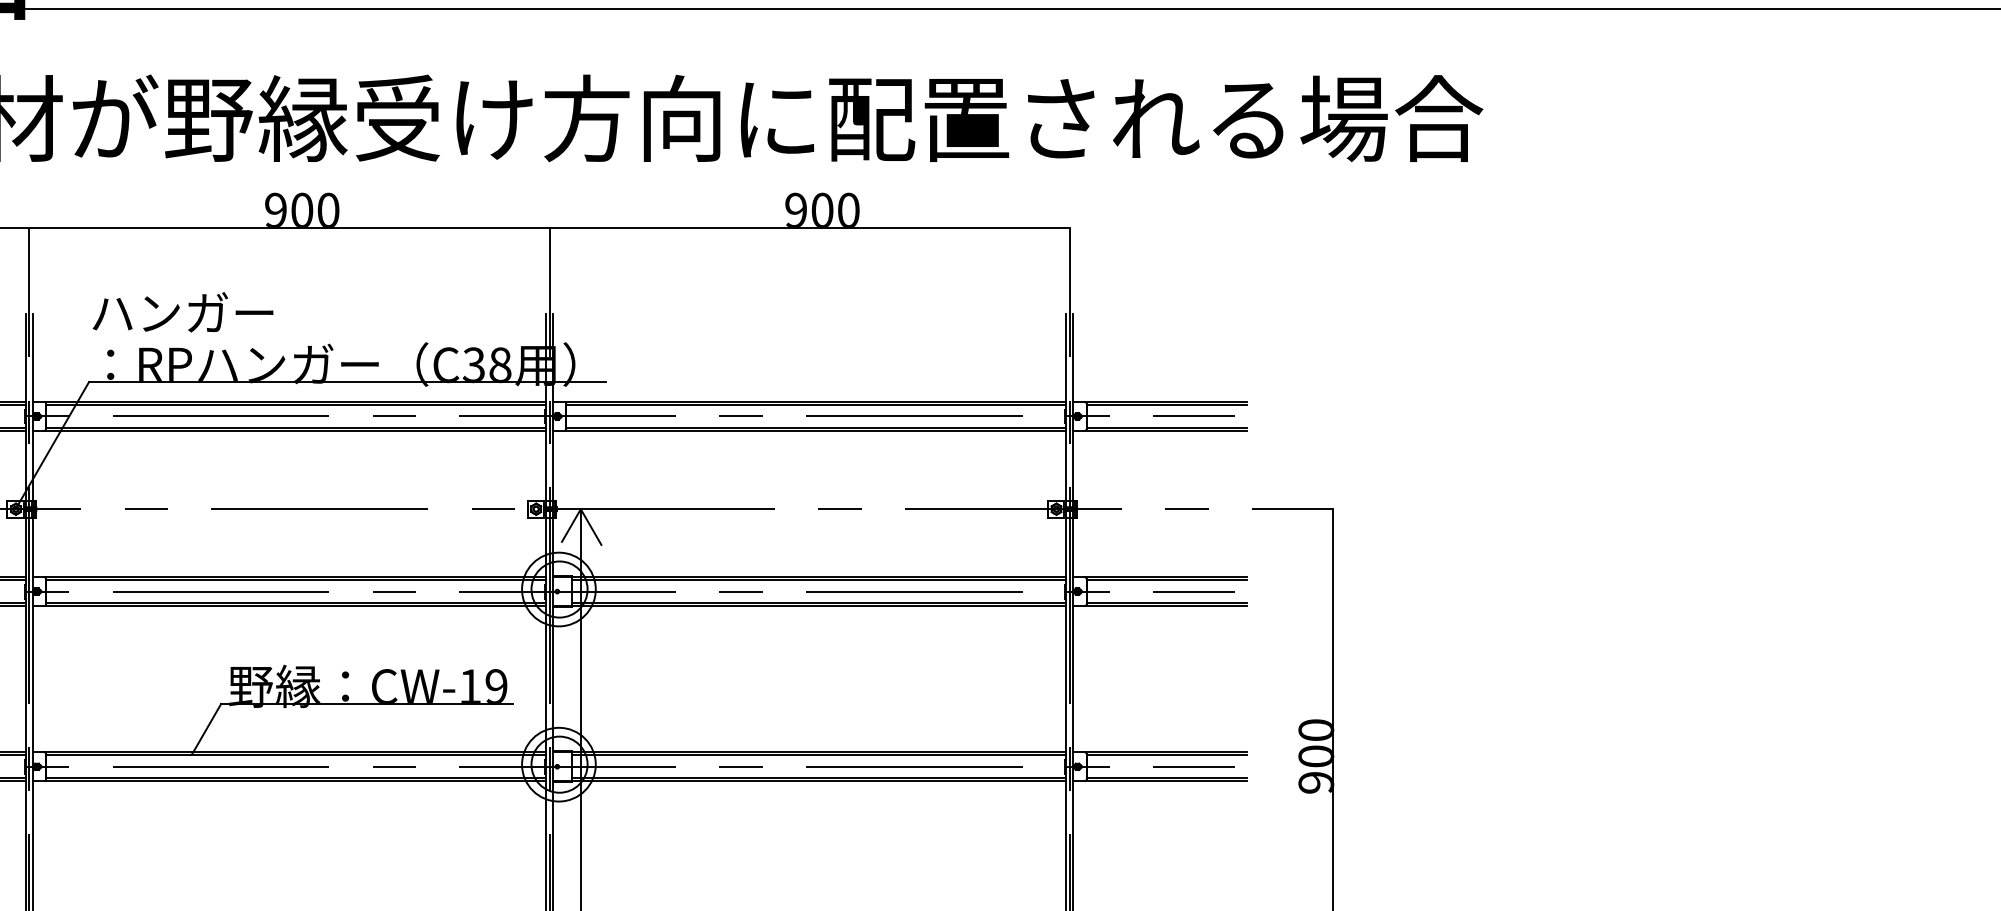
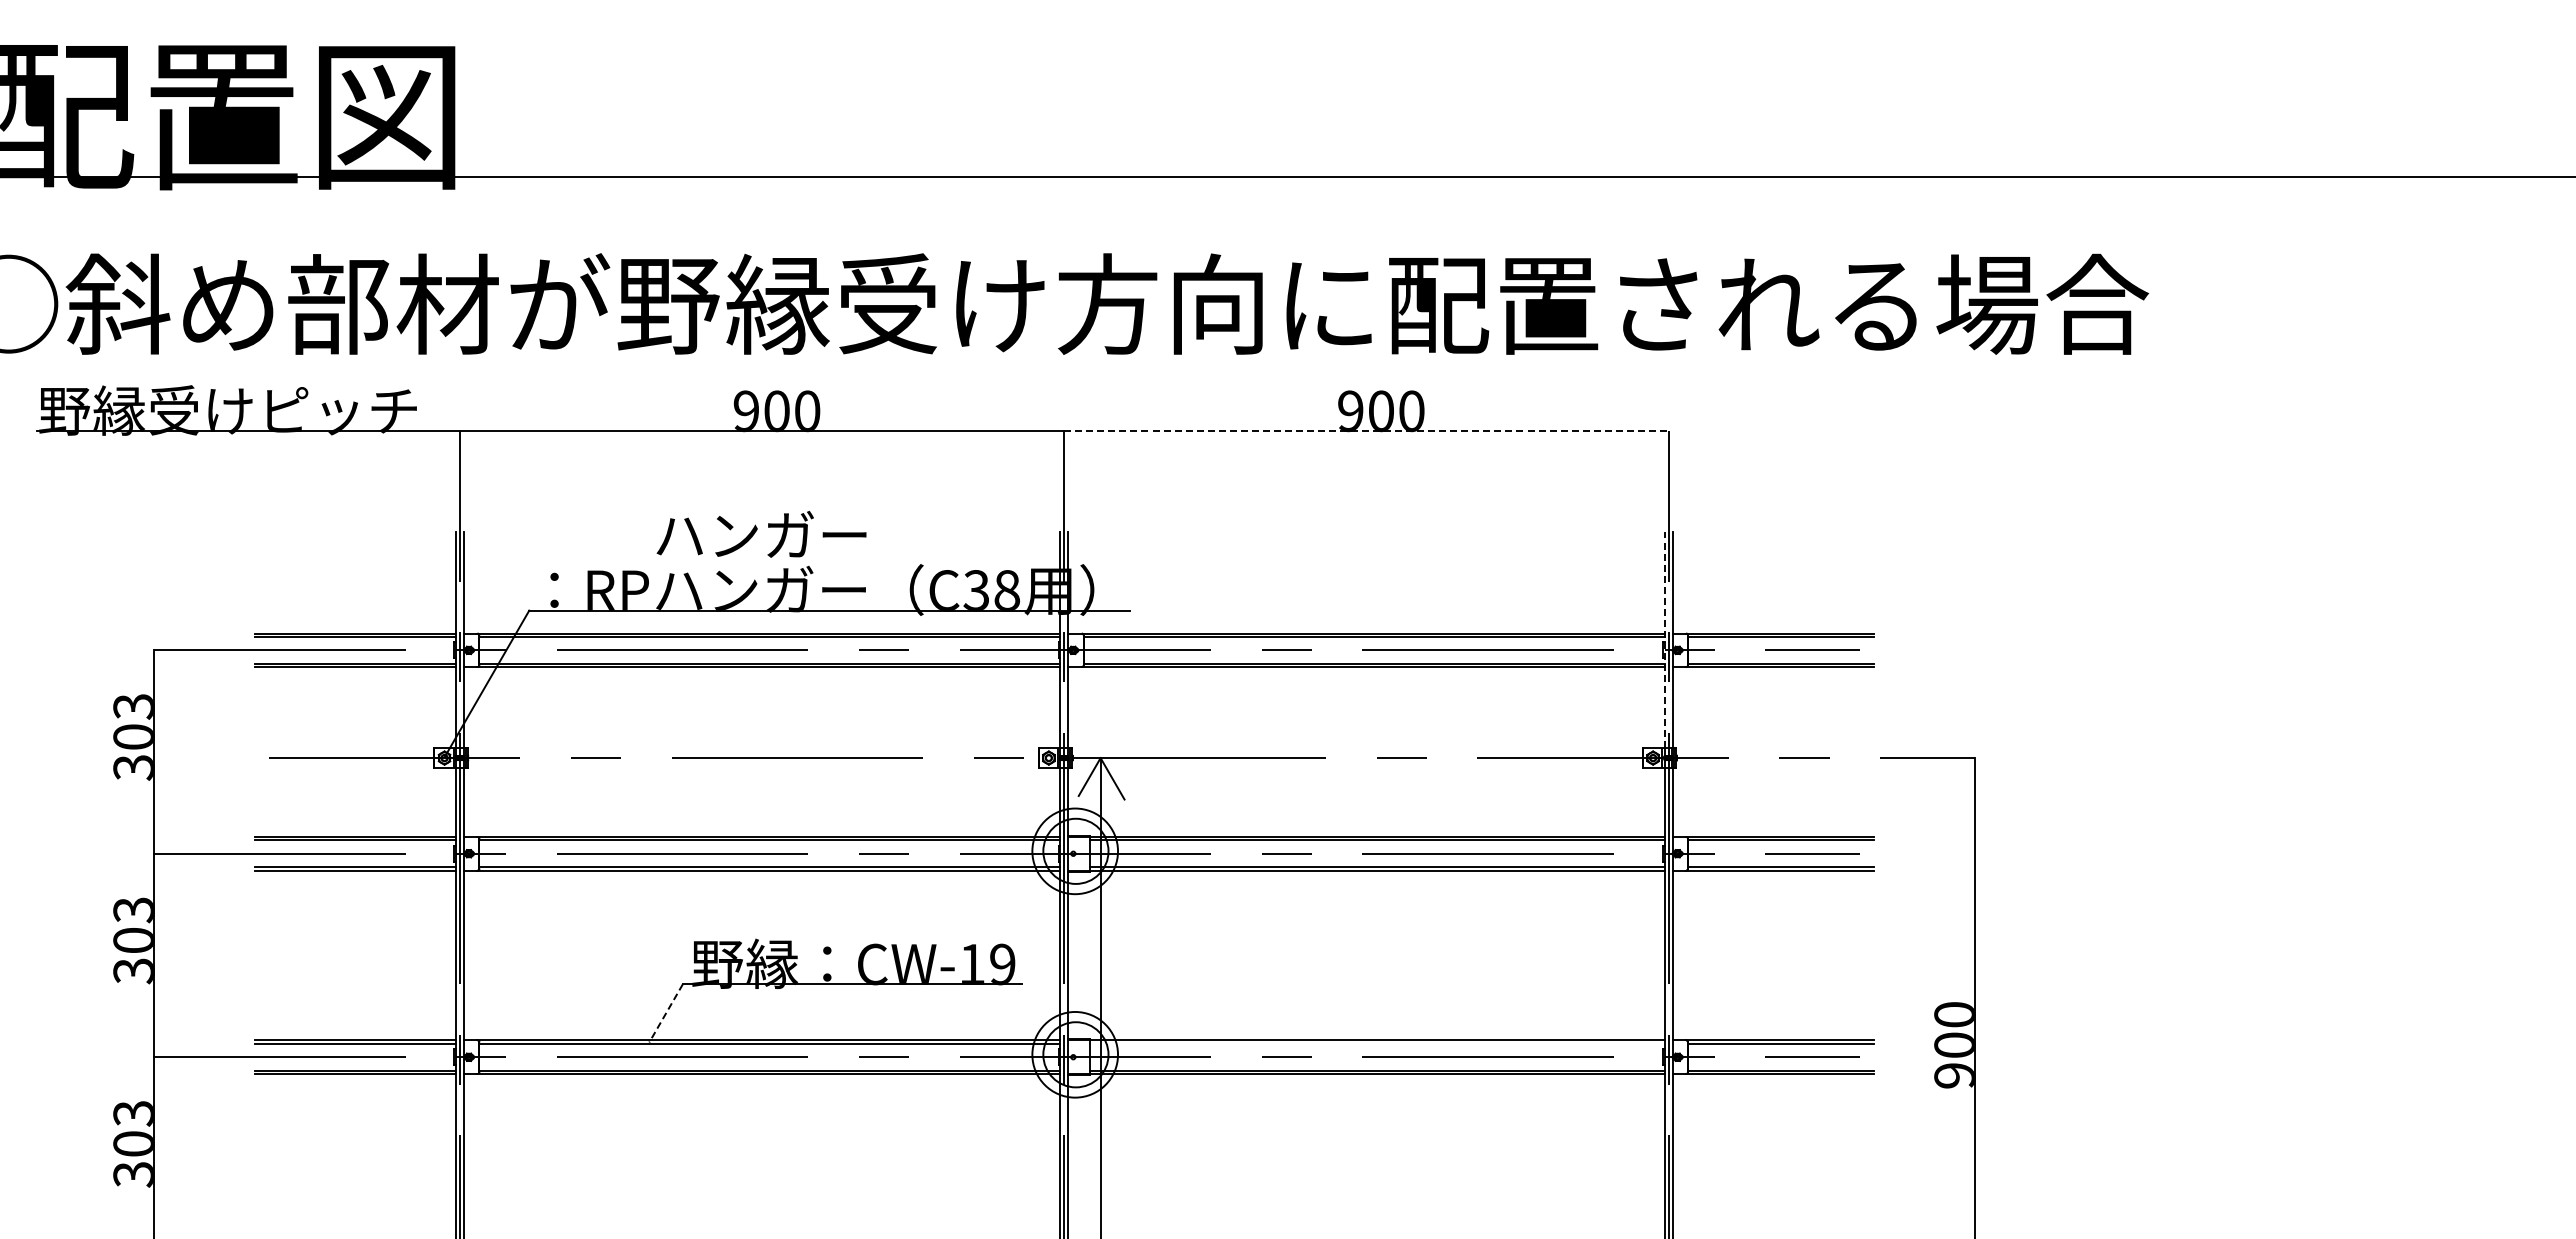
line: (809, 228) -> (1366, 431), solid -> dashed
text: (182, 311) -> (761, 533), moved
line: (1066, 407) -> (1664, 639), solid -> dashed
line: (207, 729) -> (666, 1013), solid -> dashed
line: (819, 754) -> (1377, 1043), removed

